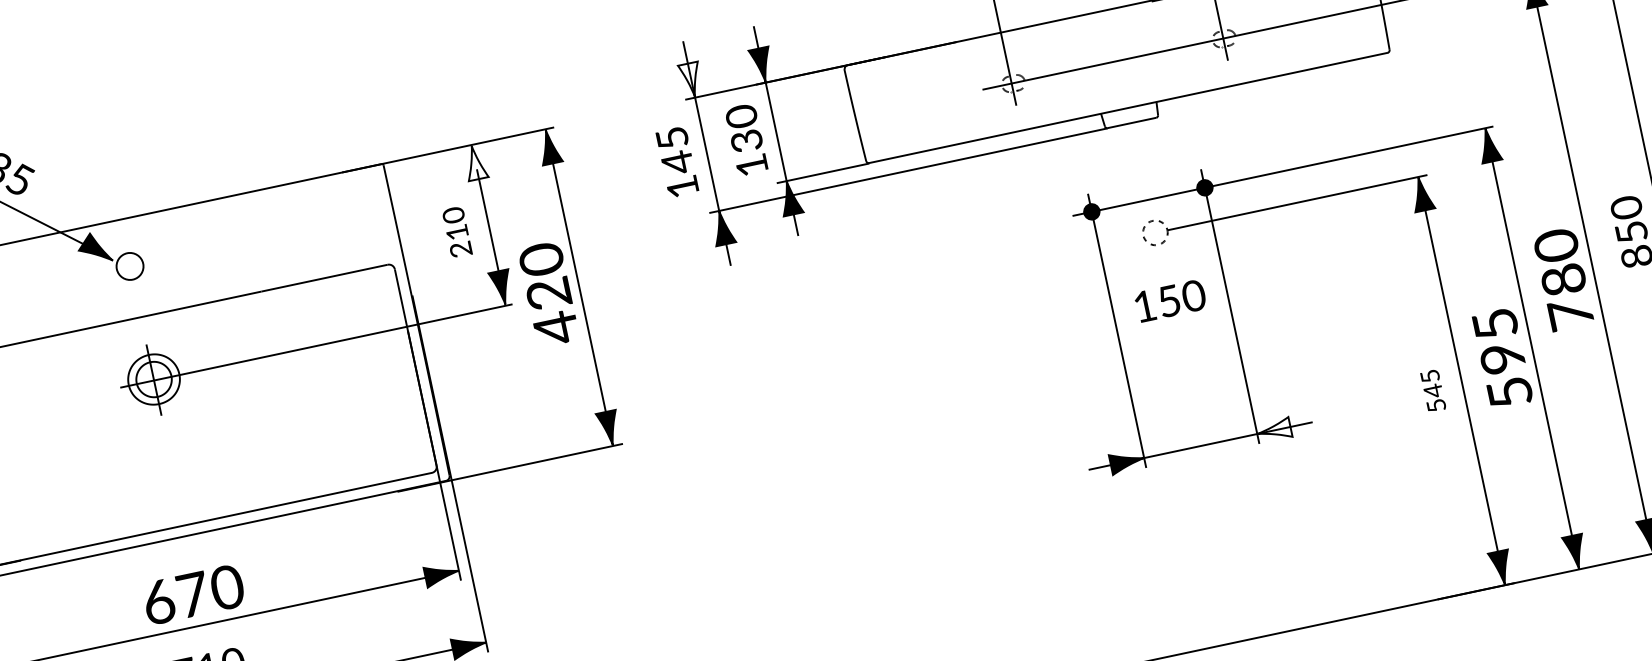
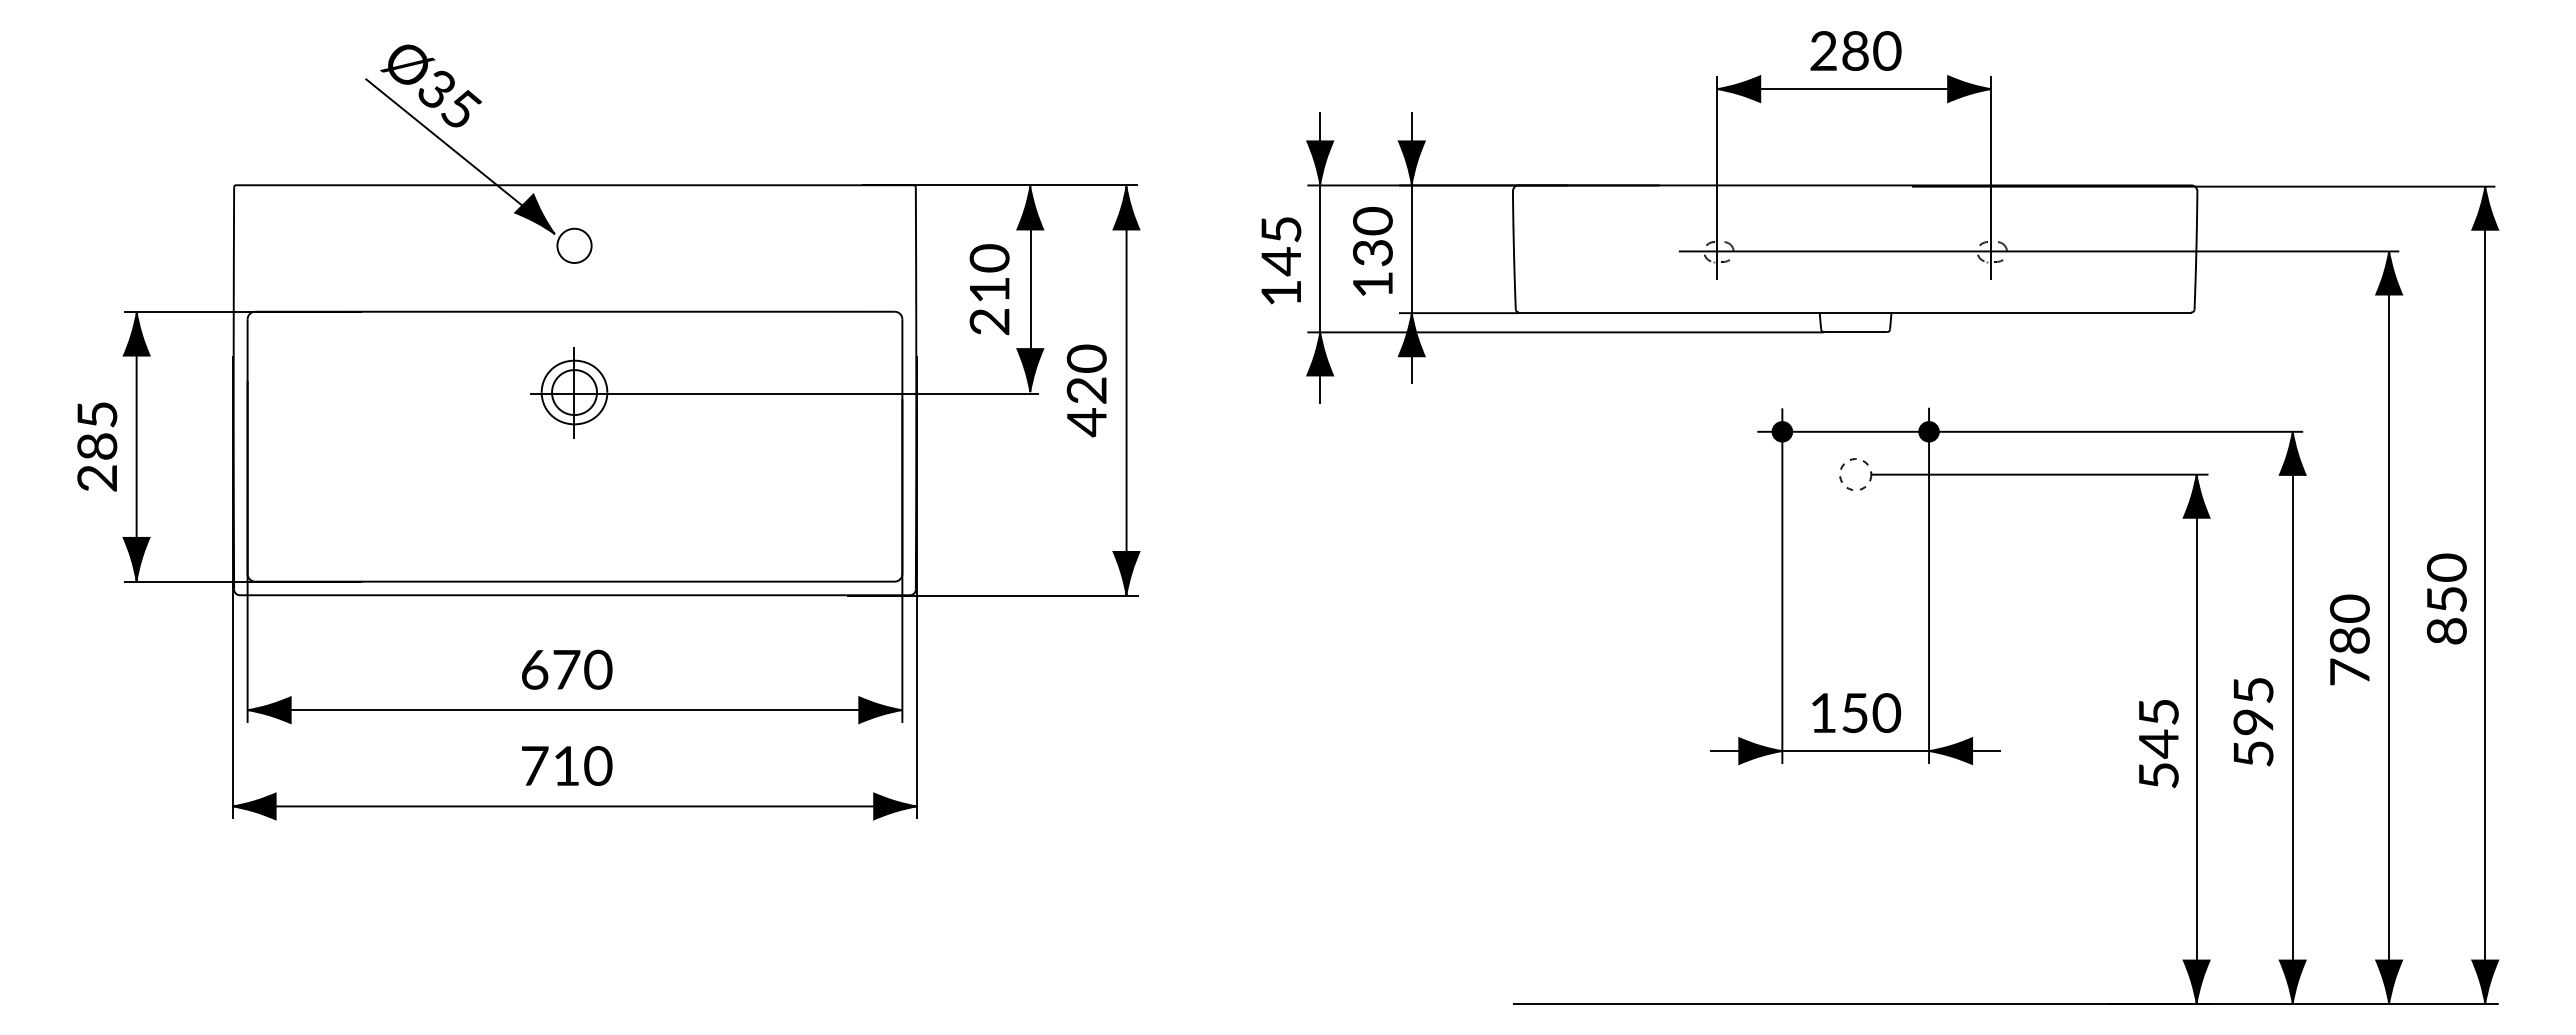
fill: (691, 79) -> (1320, 162), added
fill: (475, 162) -> (1030, 207), added
part: (457, 232) -> (989, 289), size x1.43
part: (1563, 279) -> (2349, 639), size x0.71
part: (548, 294) -> (1086, 390), size x0.71
text: (1170, 301) -> (1856, 713), moved
part: (1502, 358) -> (2253, 722), size x0.71
part: (1433, 391) -> (2158, 744), size x1.67
fill: (1273, 430) -> (1950, 750), added
part: (194, 594) -> (567, 669), size x0.71

